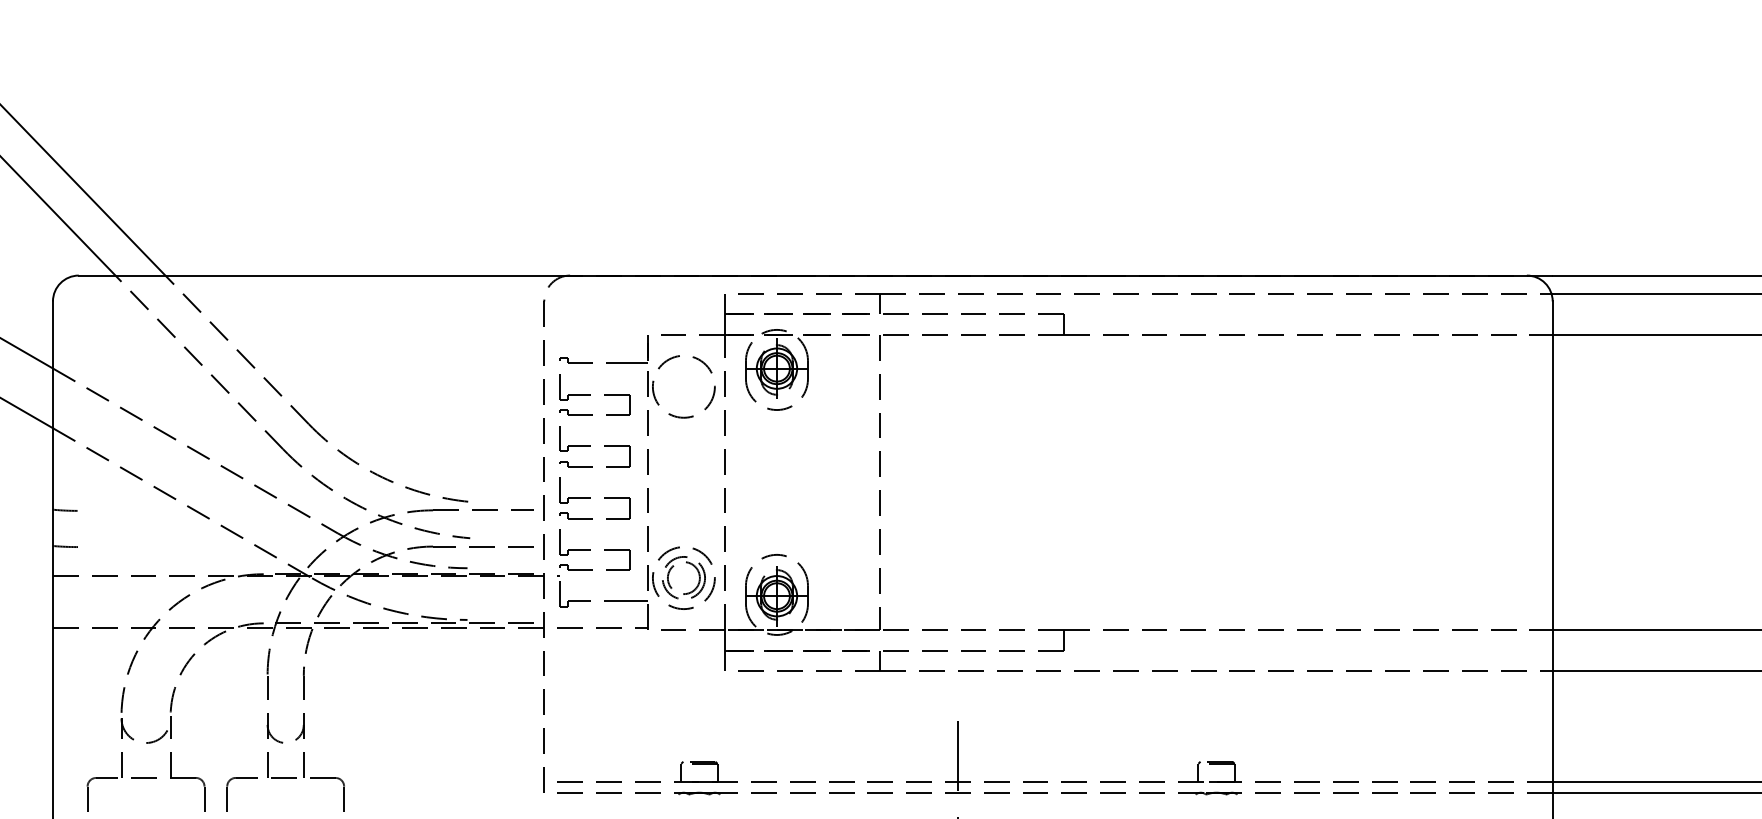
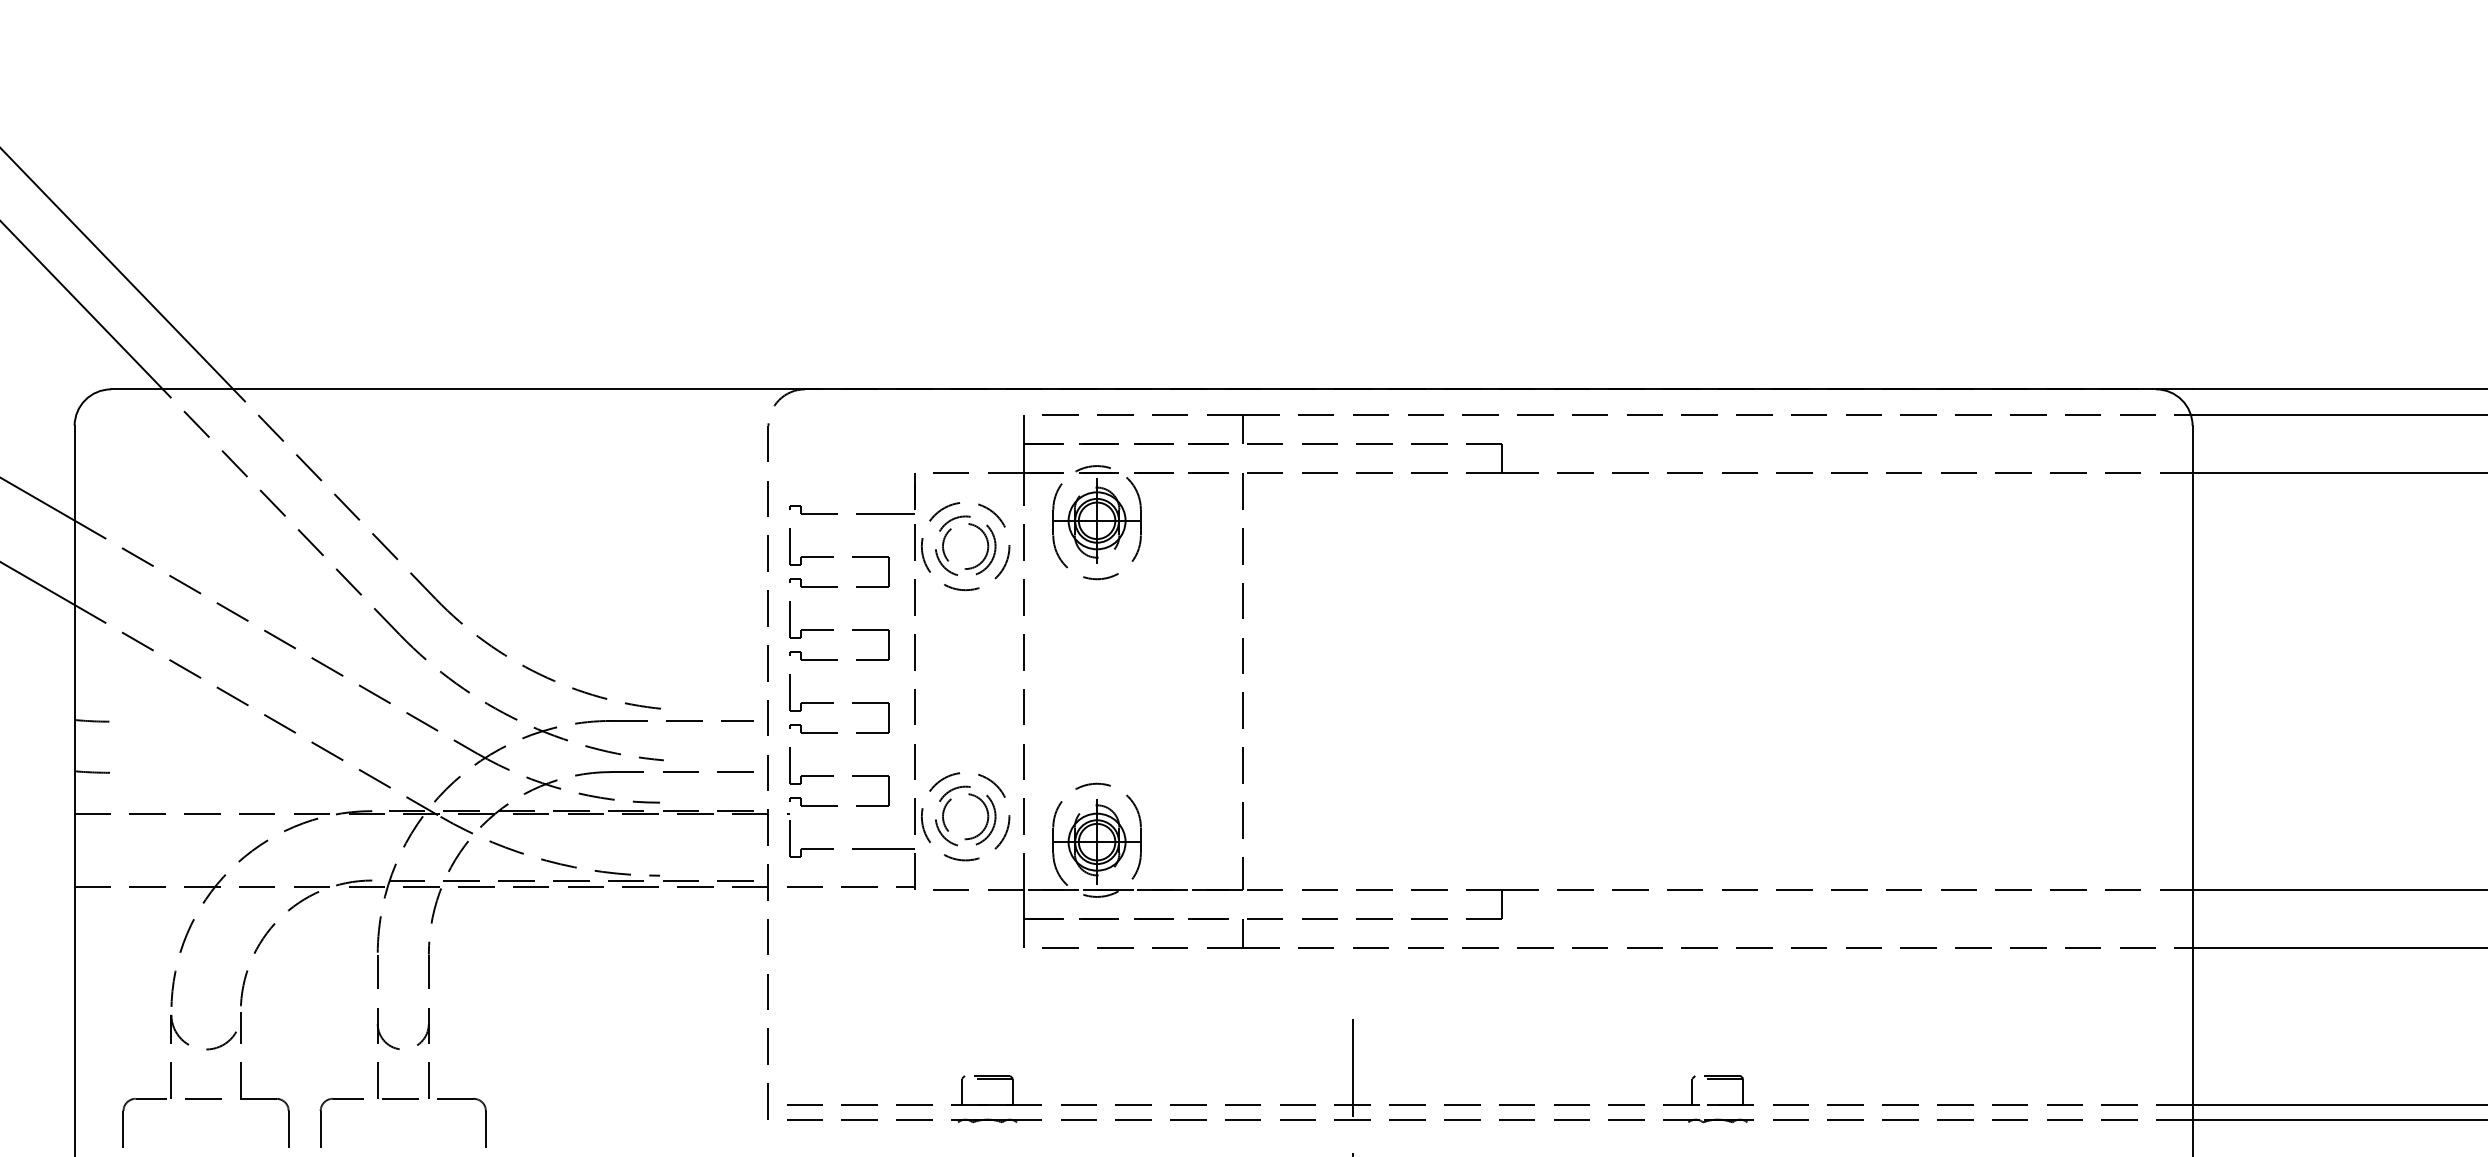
part: (690, 373) -> (975, 527), added

